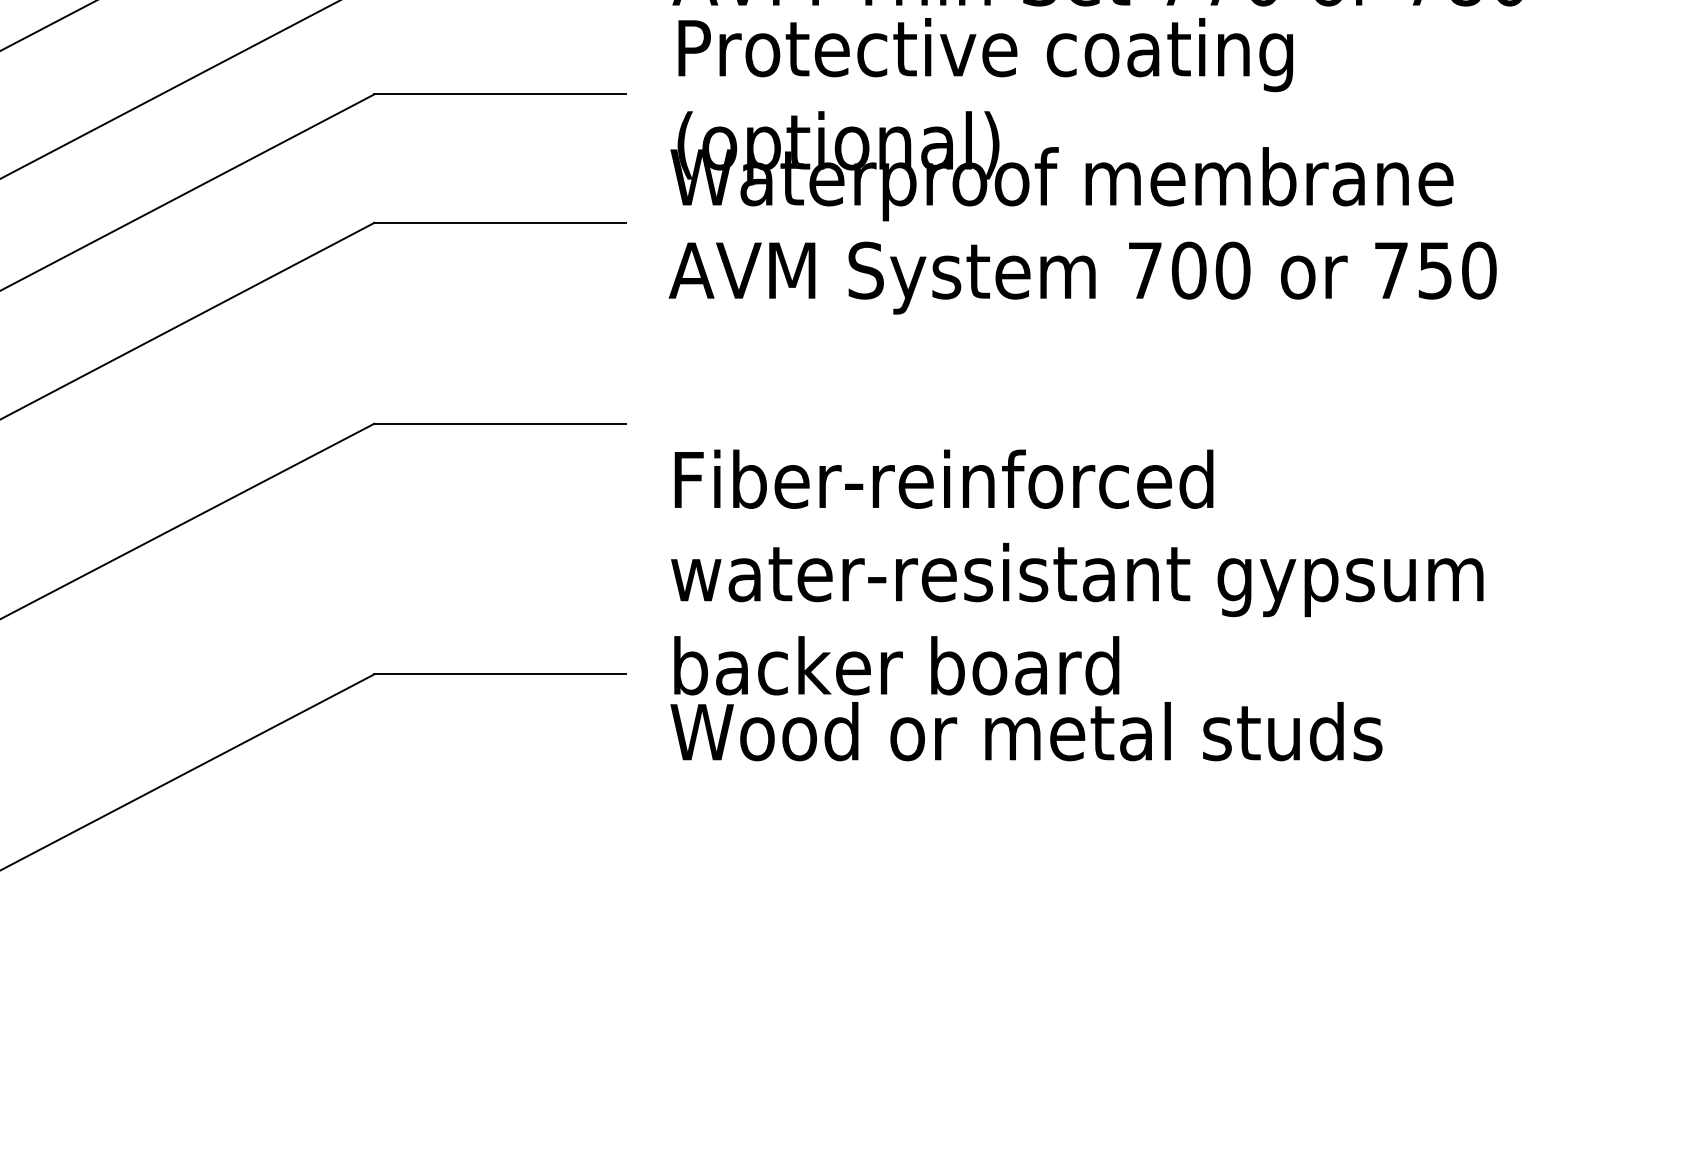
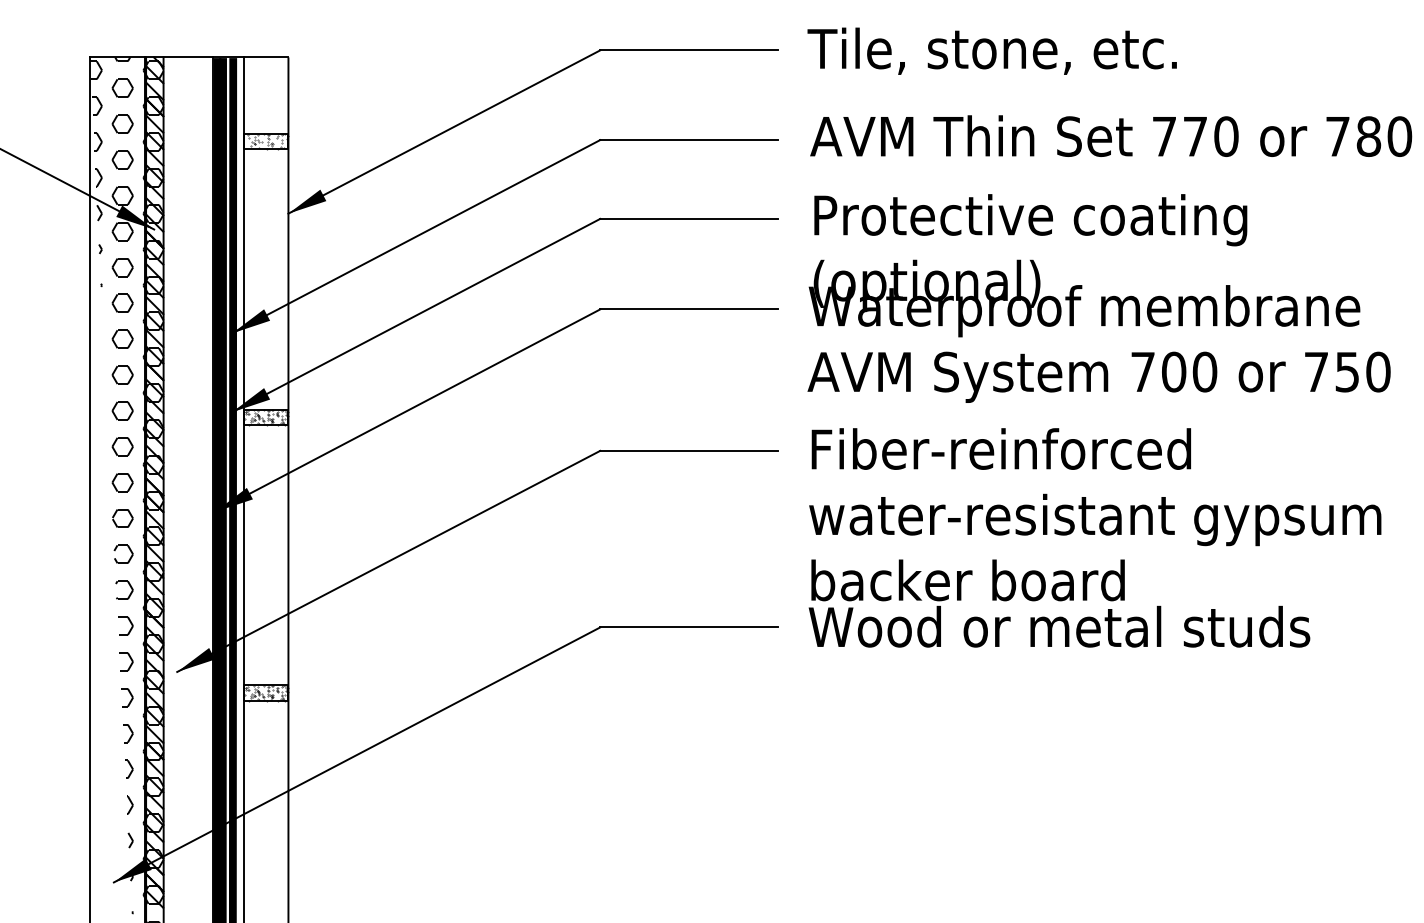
text: (1081, 166) -> (1098, 298), moved
text: (1076, 604) -> (1094, 537), moved

